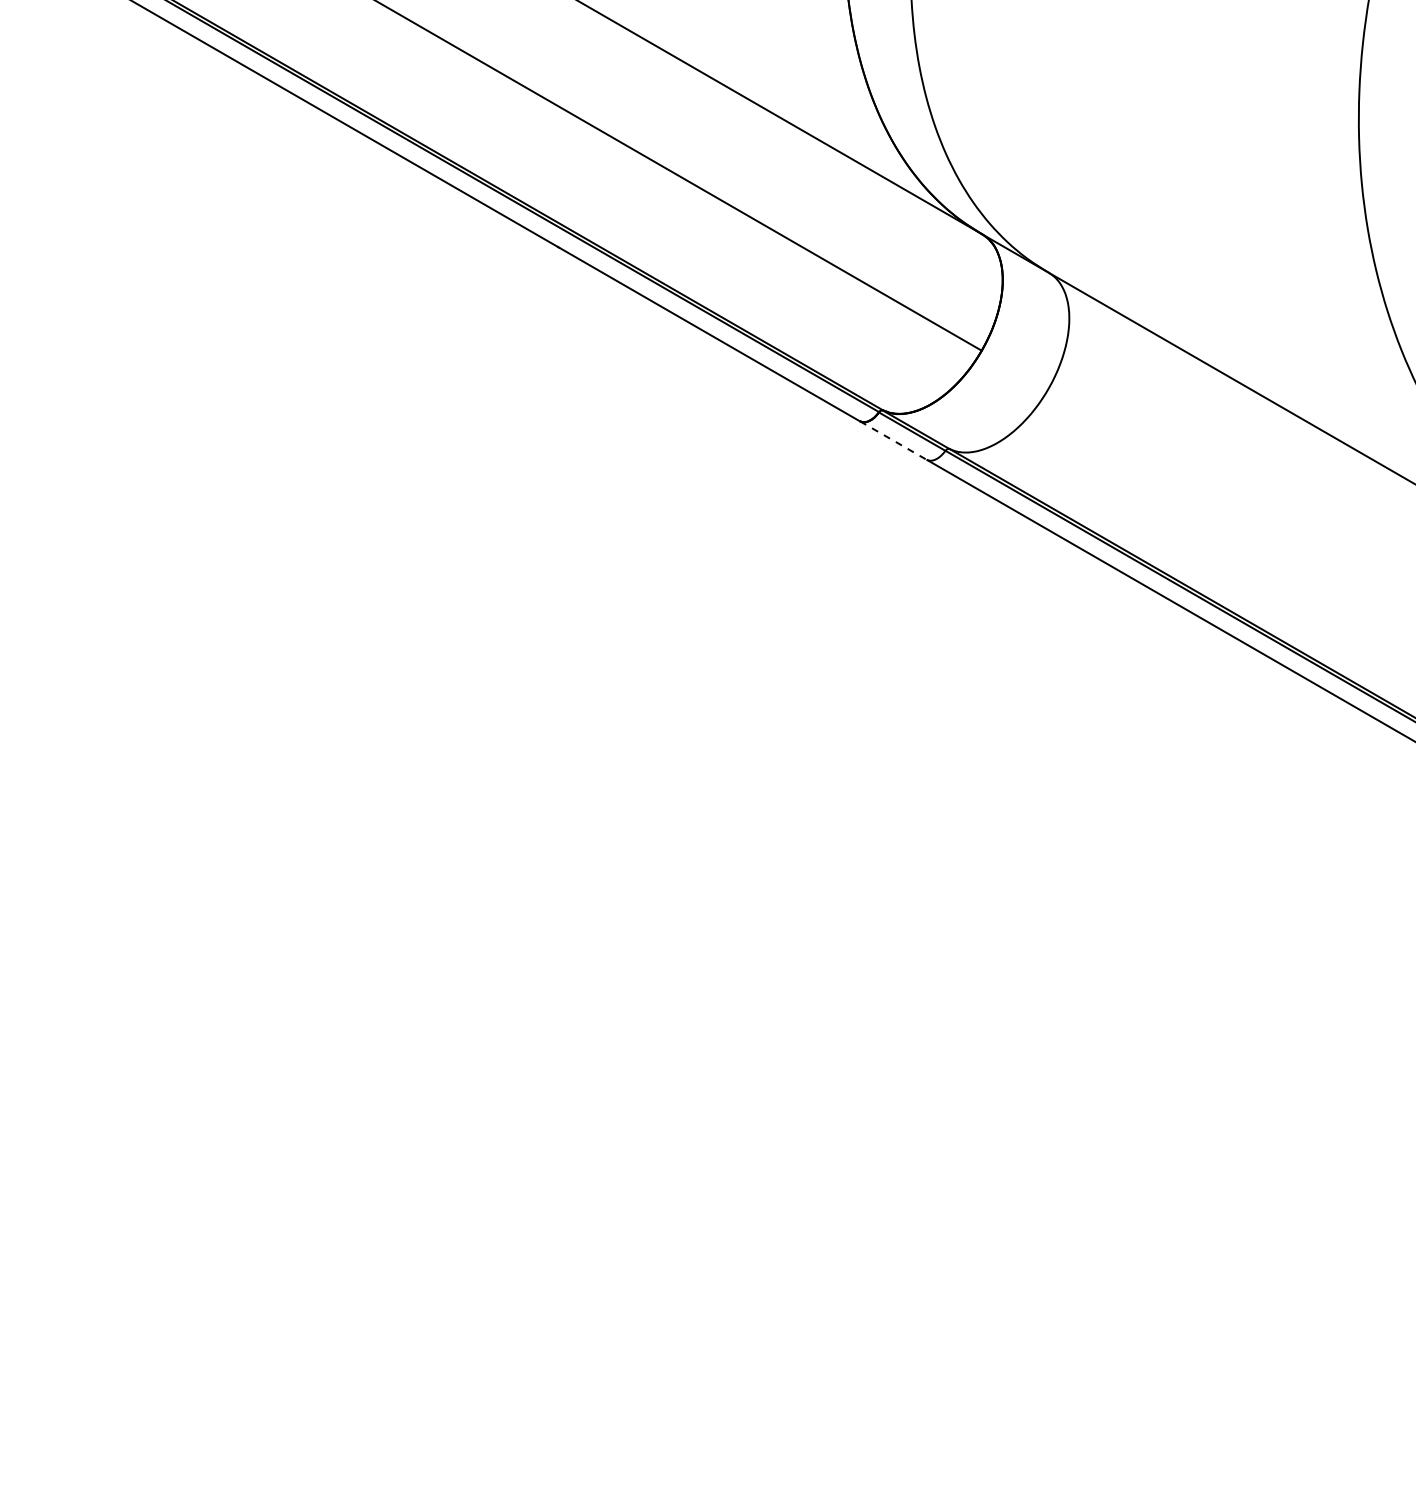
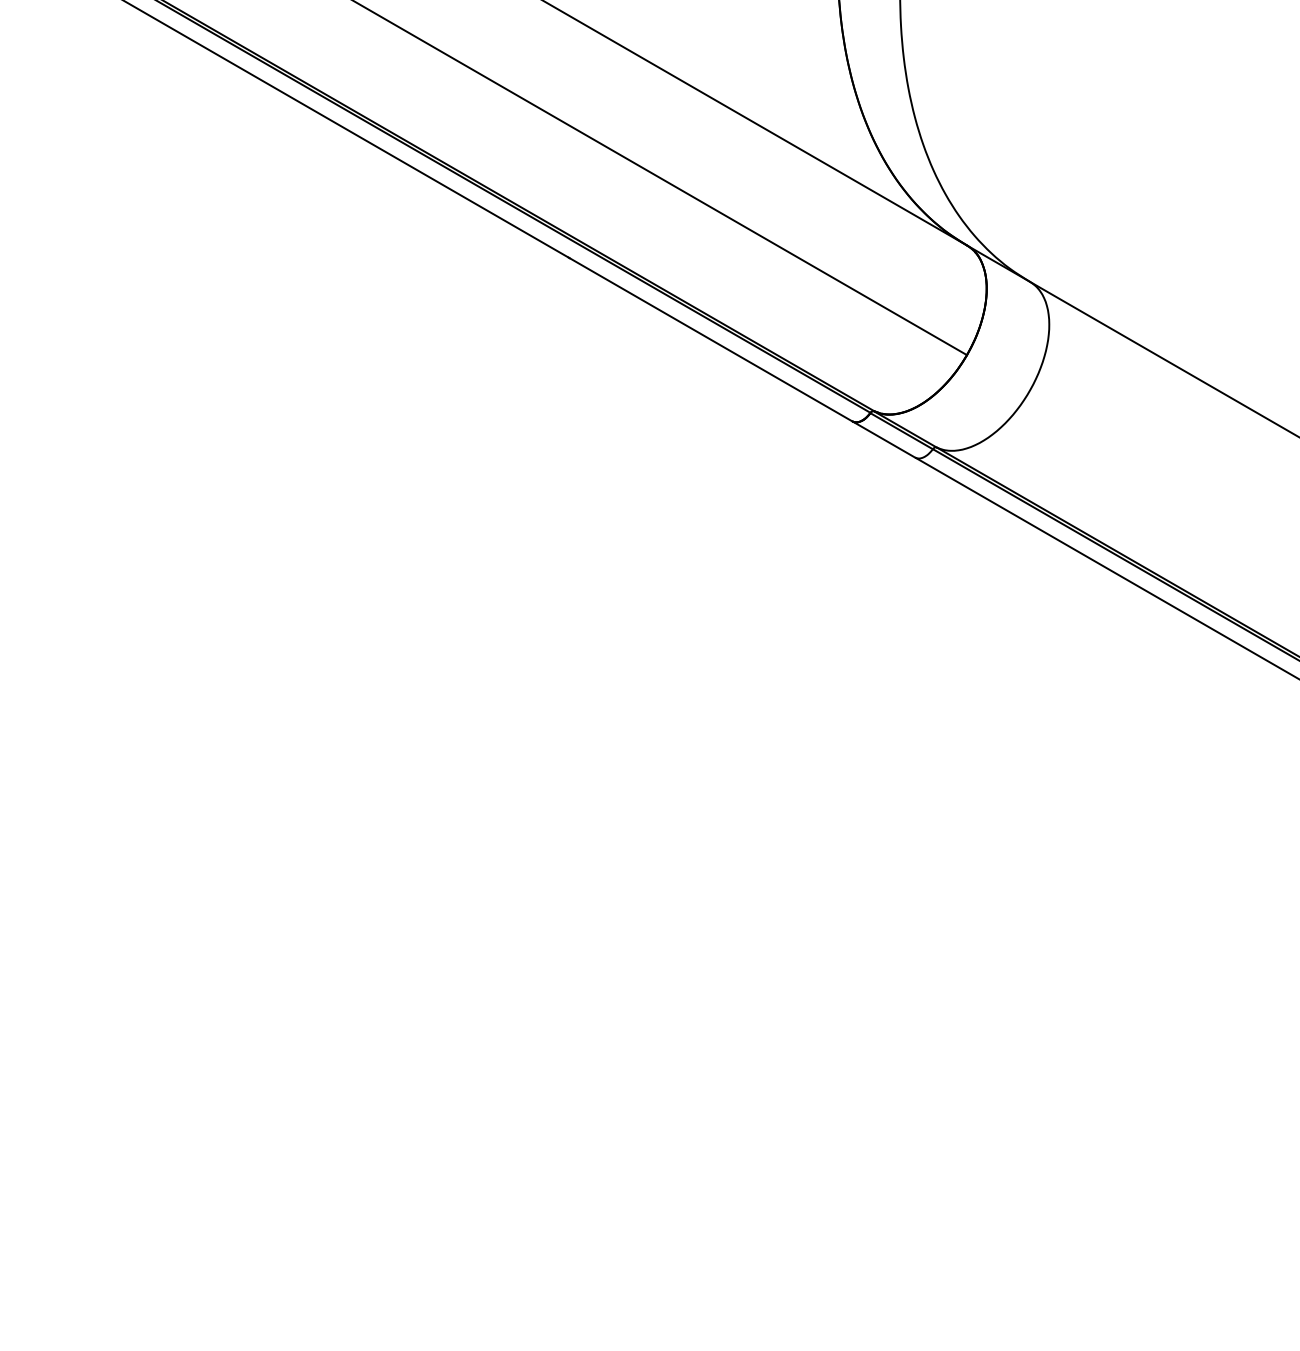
line: (893, 440) -> (884, 439), dashed -> solid

